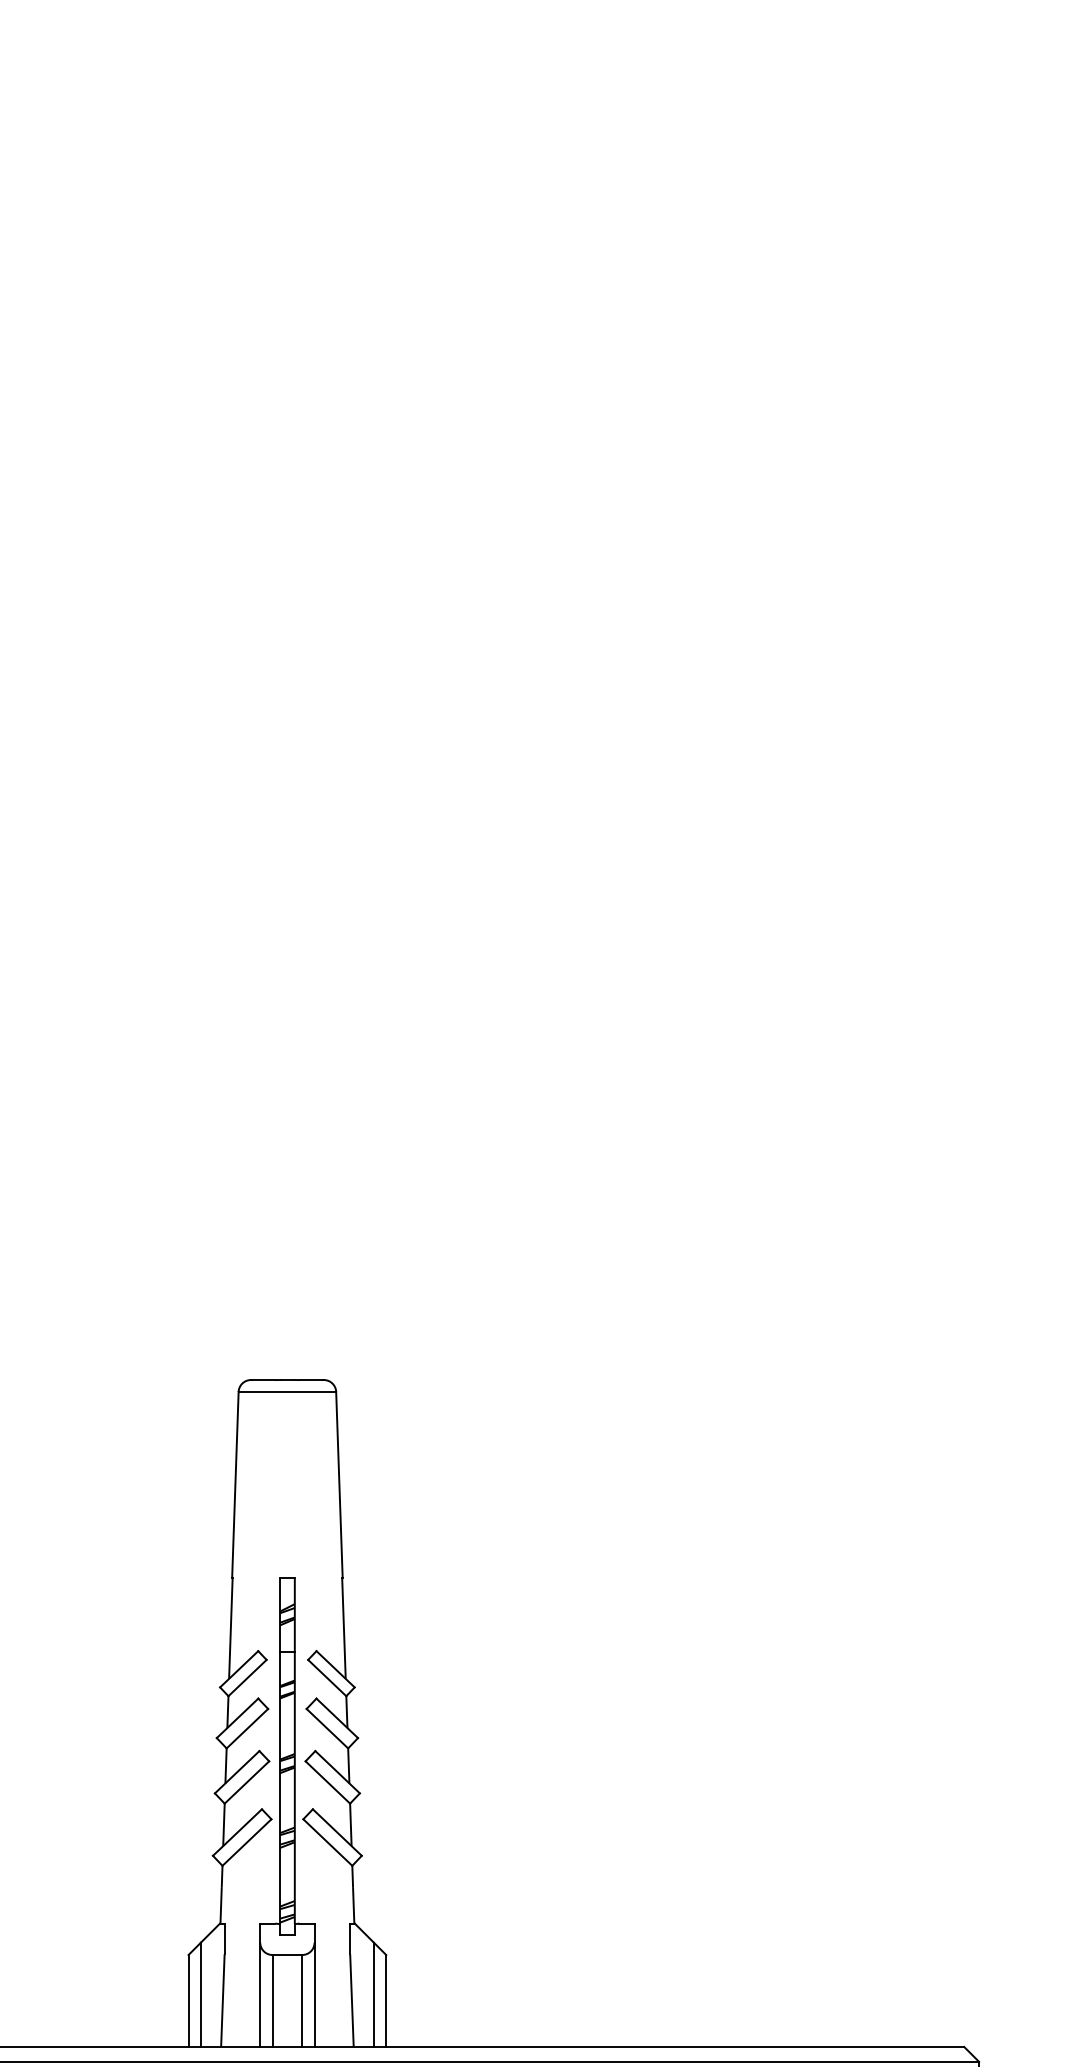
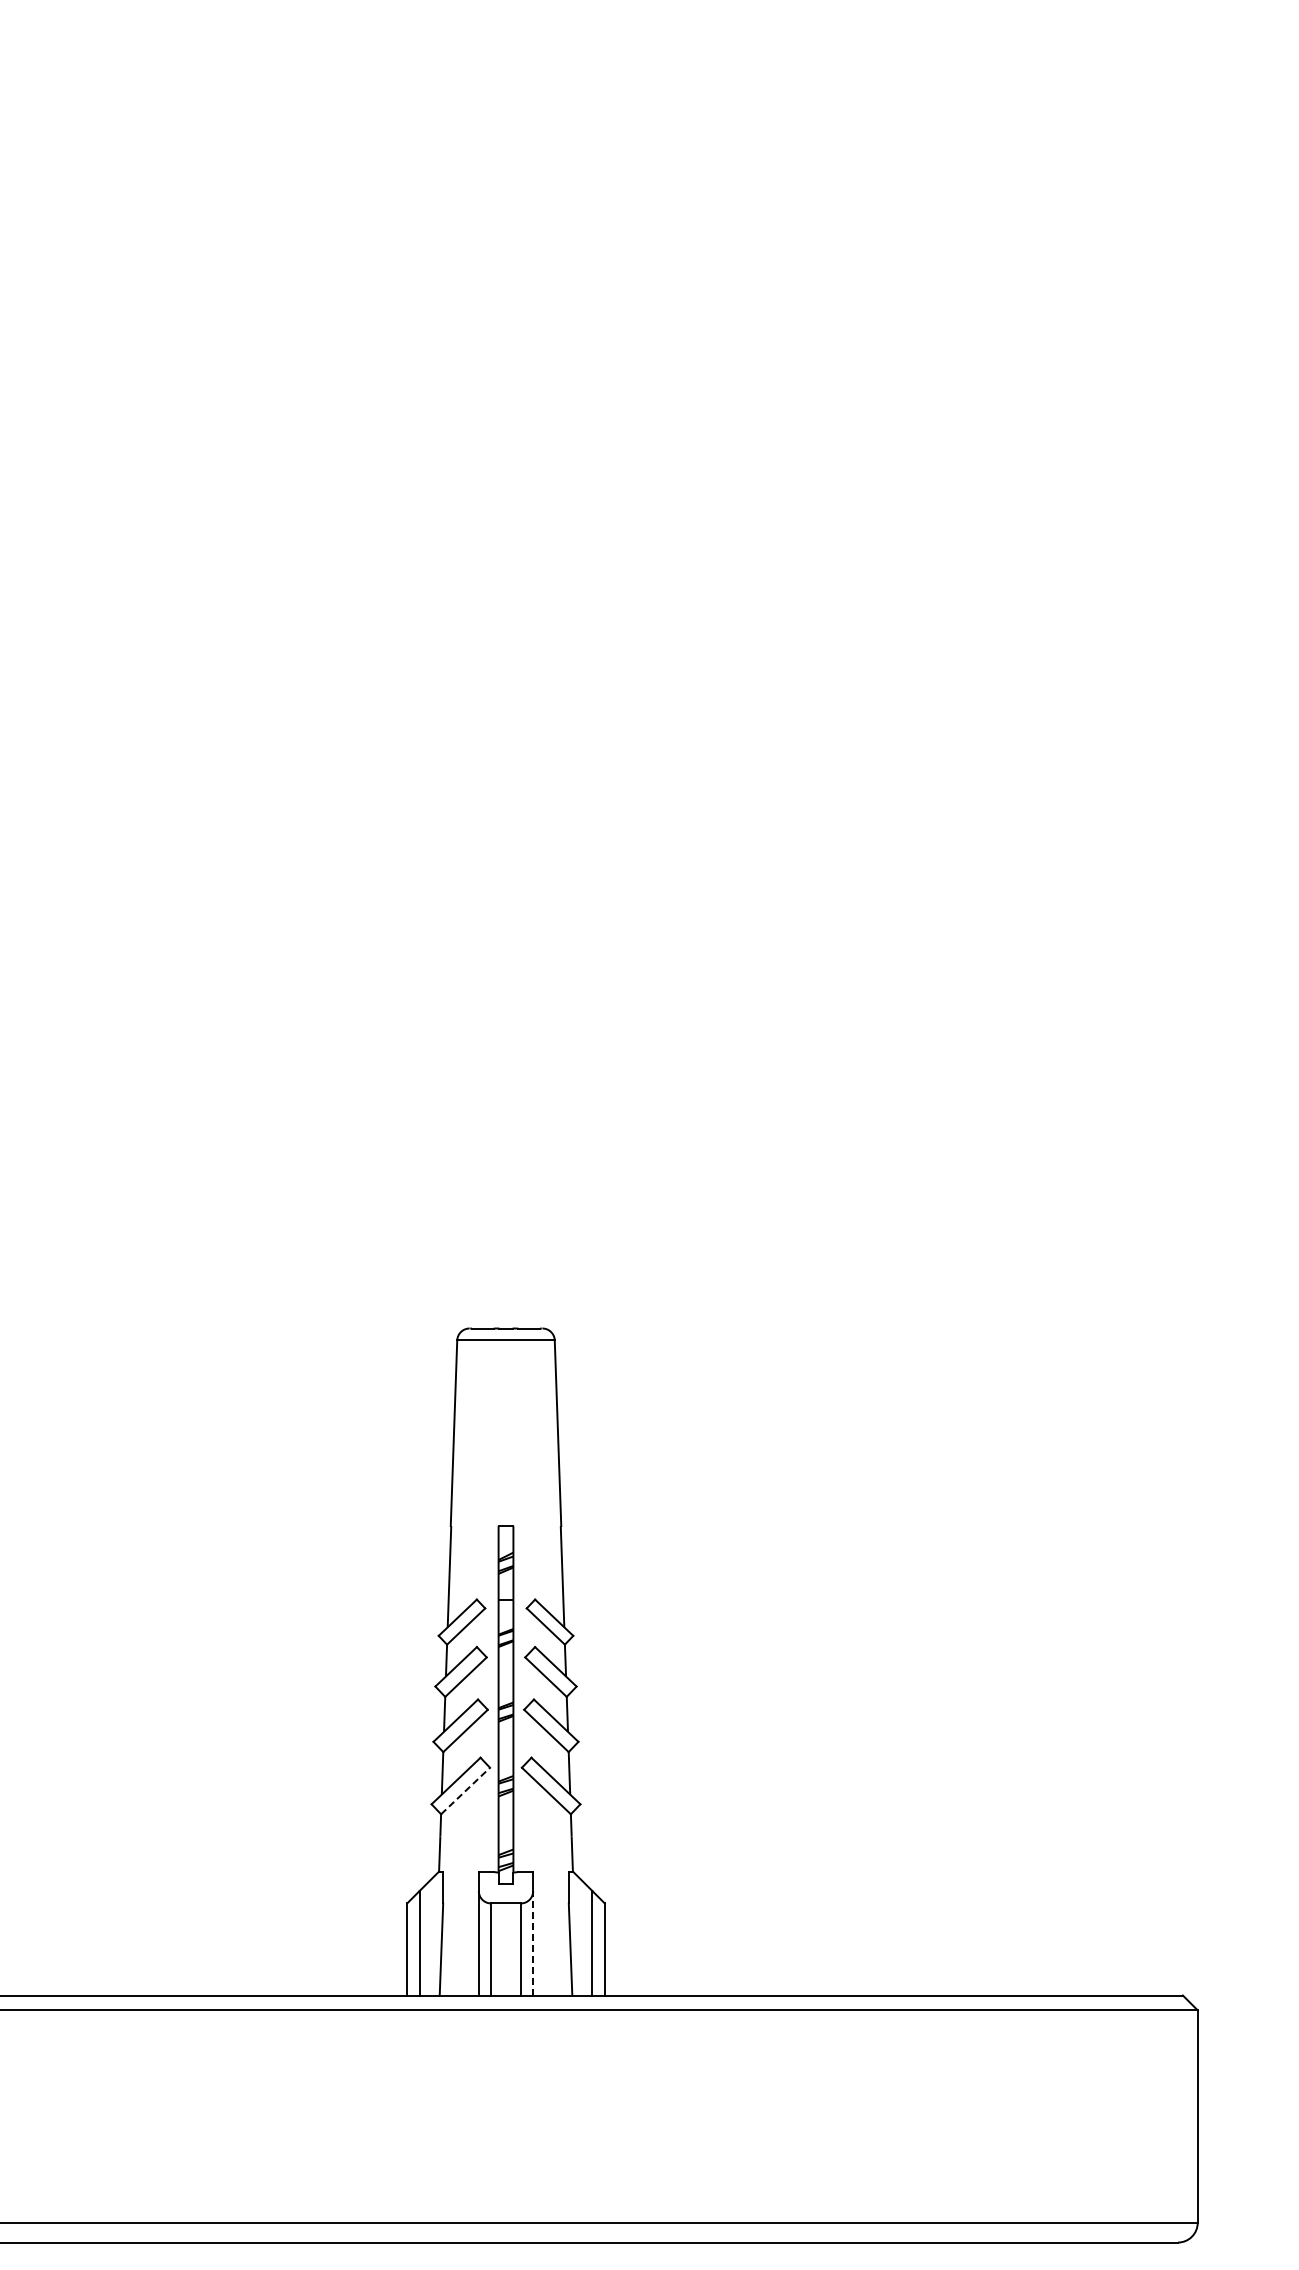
line: (246, 1843) -> (465, 1791), solid -> dashed
line: (314, 1994) -> (533, 1942), solid -> dashed

